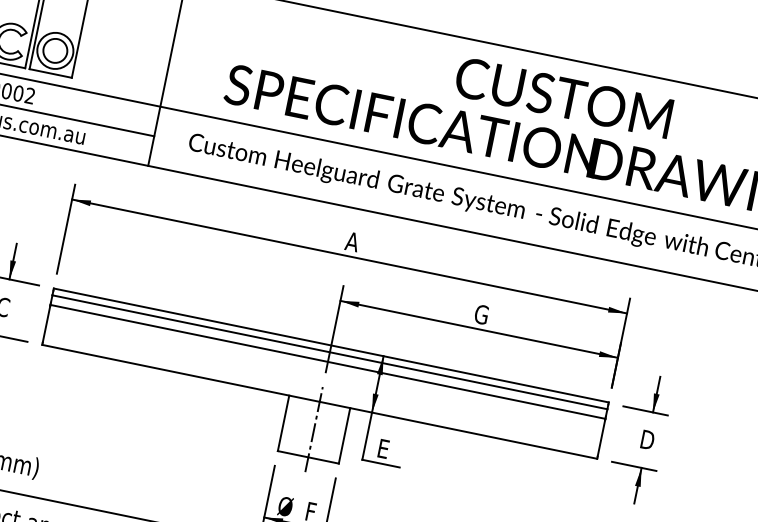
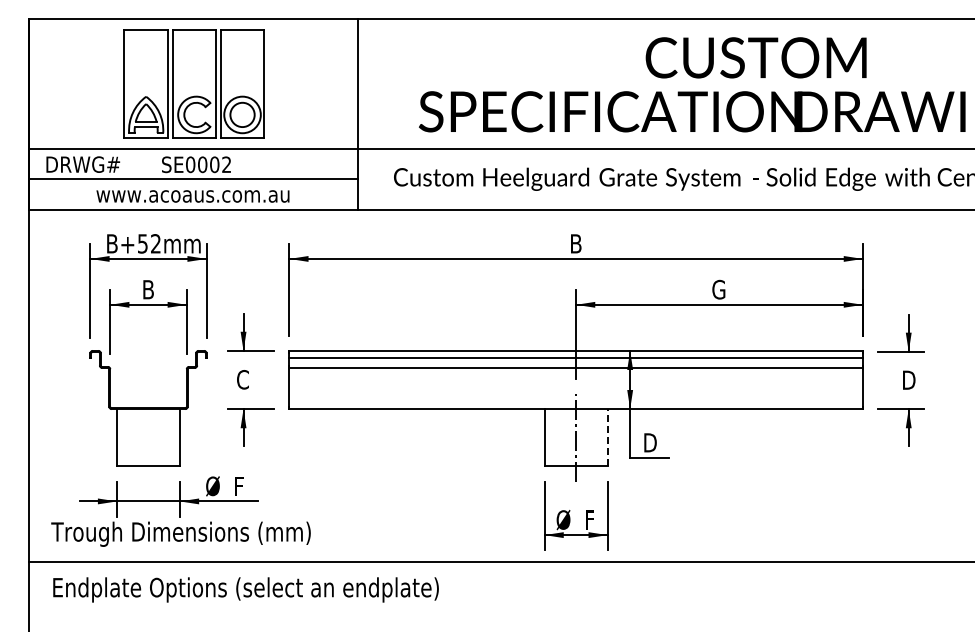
text: (352, 241) -> (575, 243), A -> B
line: (344, 435) -> (607, 437), solid -> dashed
text: (385, 448) -> (650, 442), E -> D

